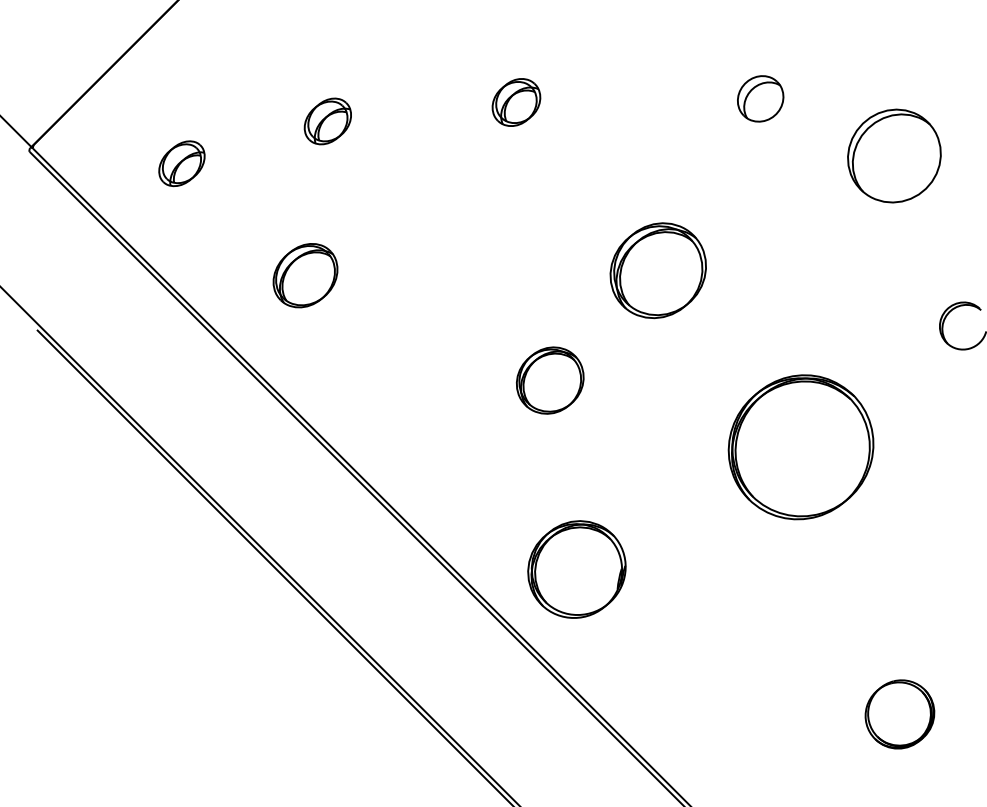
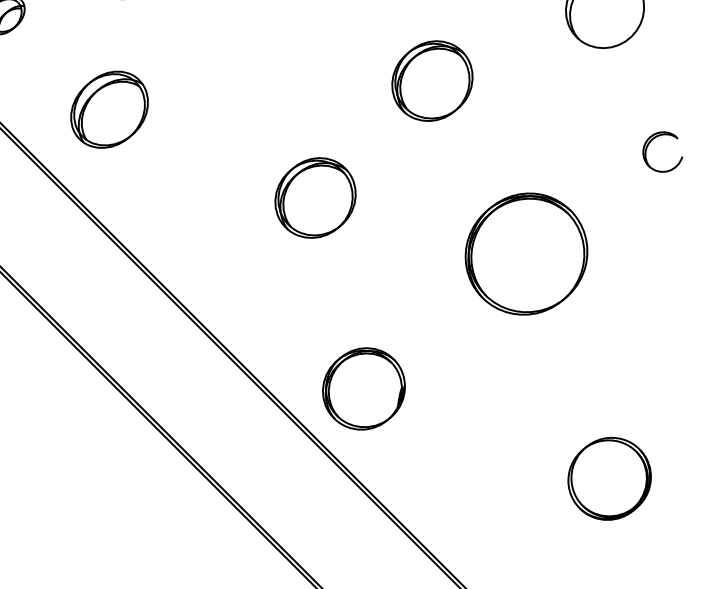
part: (657, 270) -> (431, 80), moved
part: (305, 275) -> (109, 109), size x1.43
part: (549, 380) -> (314, 197), size x1.43
part: (576, 569) -> (363, 388), moved
part: (899, 714) -> (609, 478), size x1.43

